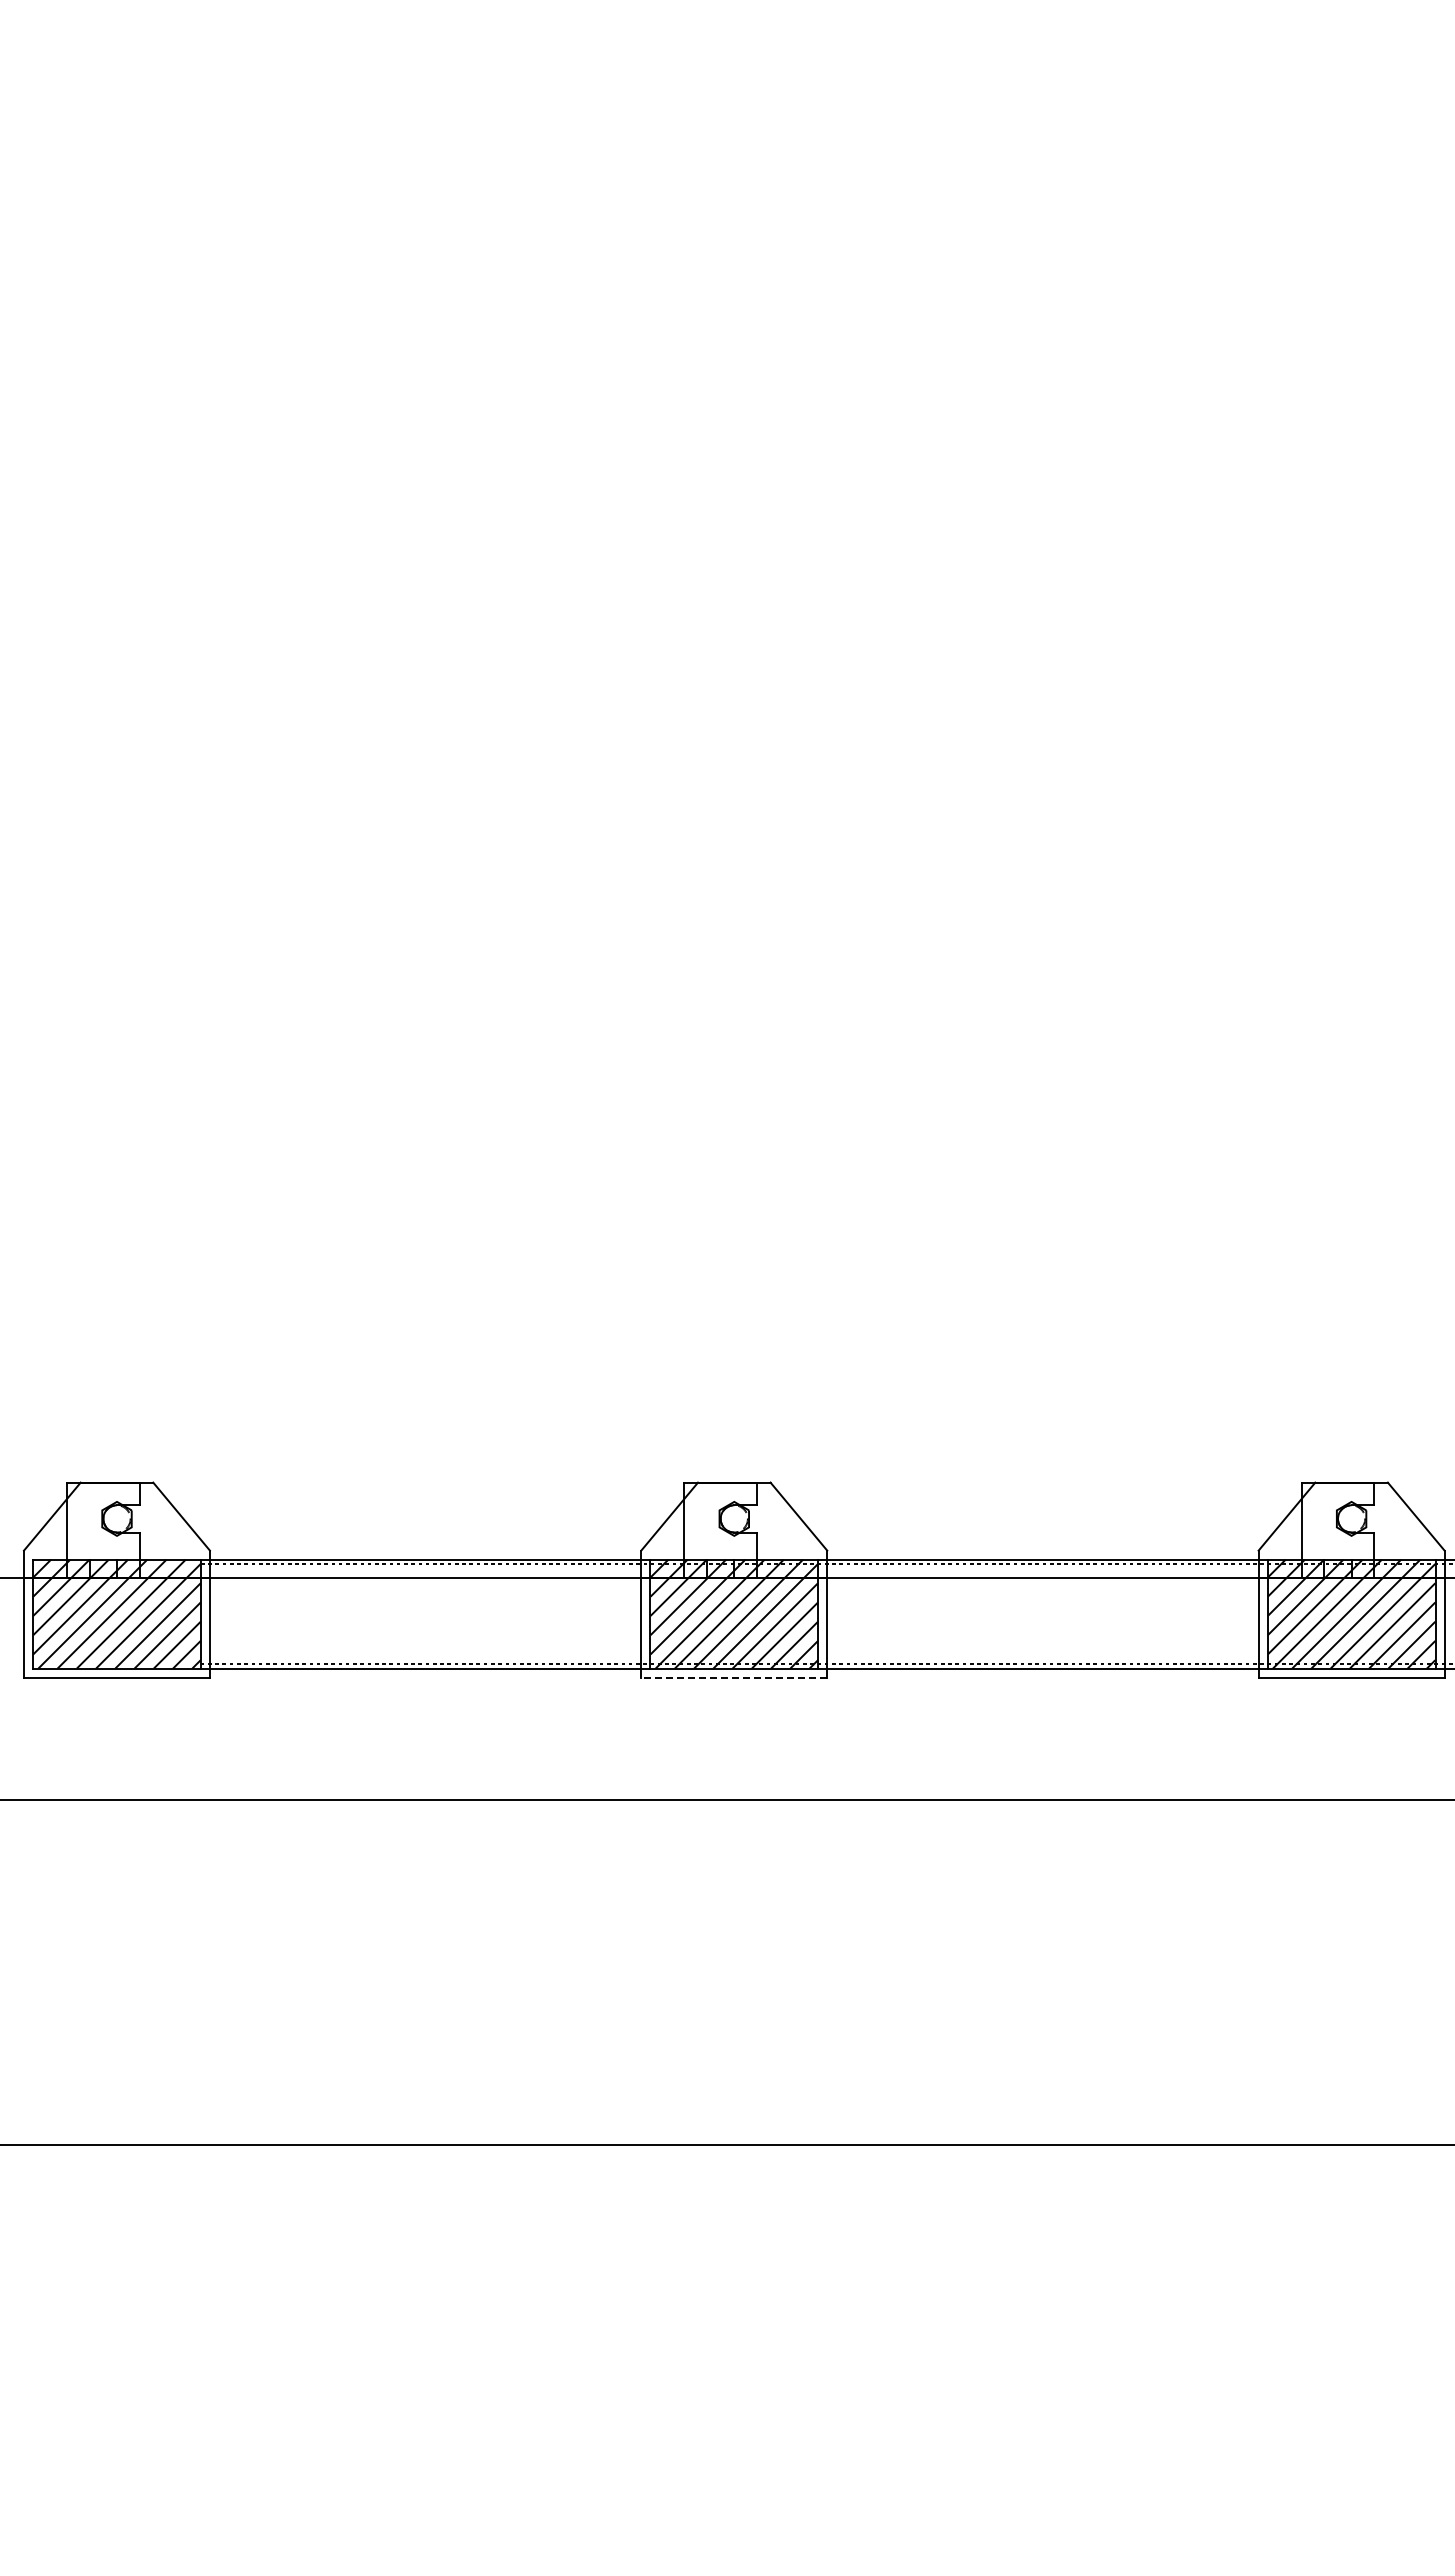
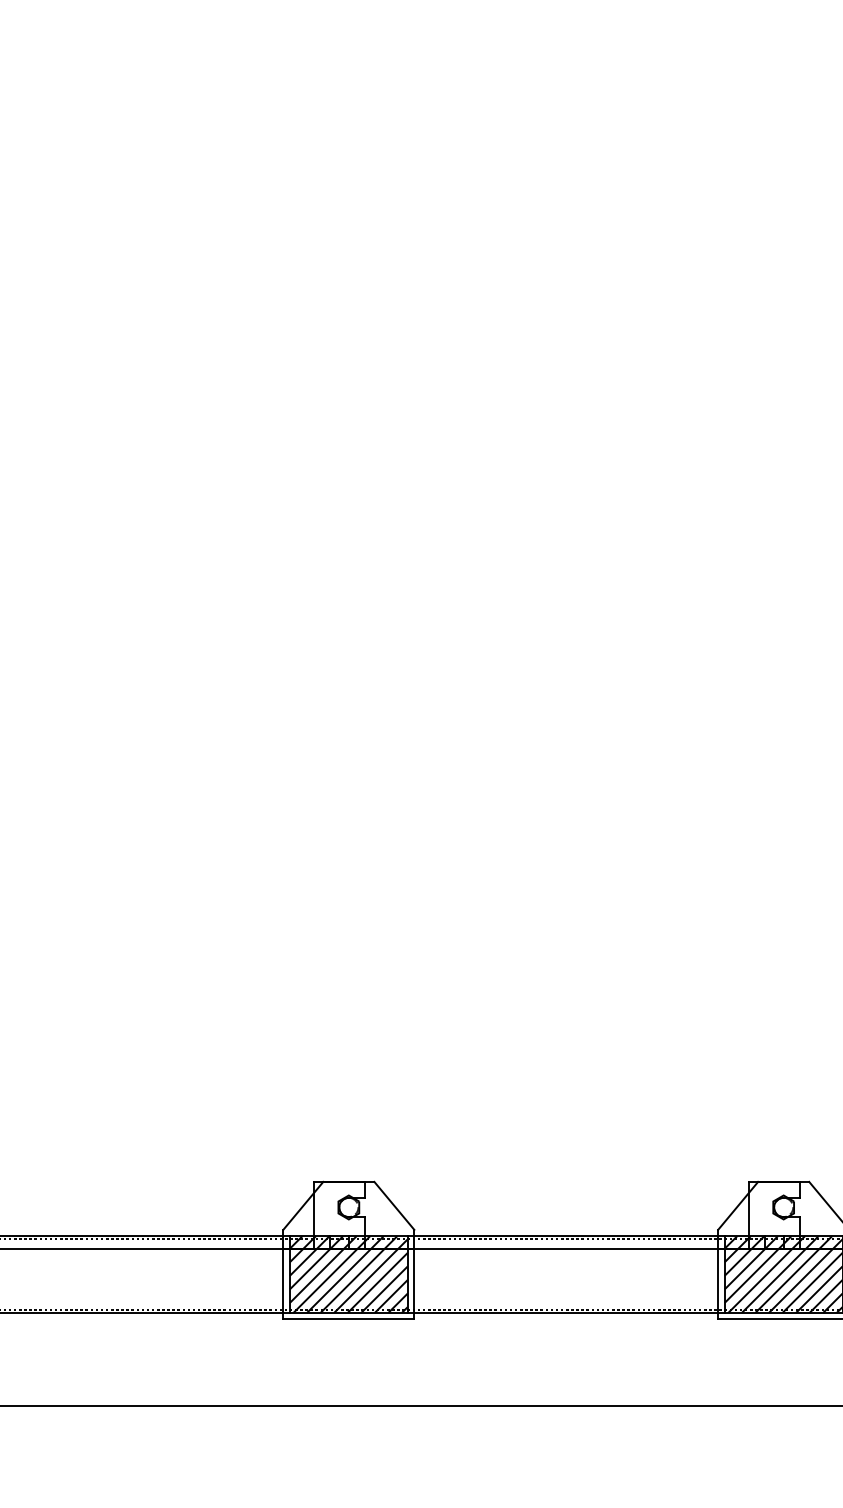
line: (734, 1677) -> (349, 1319), dashed -> solid

